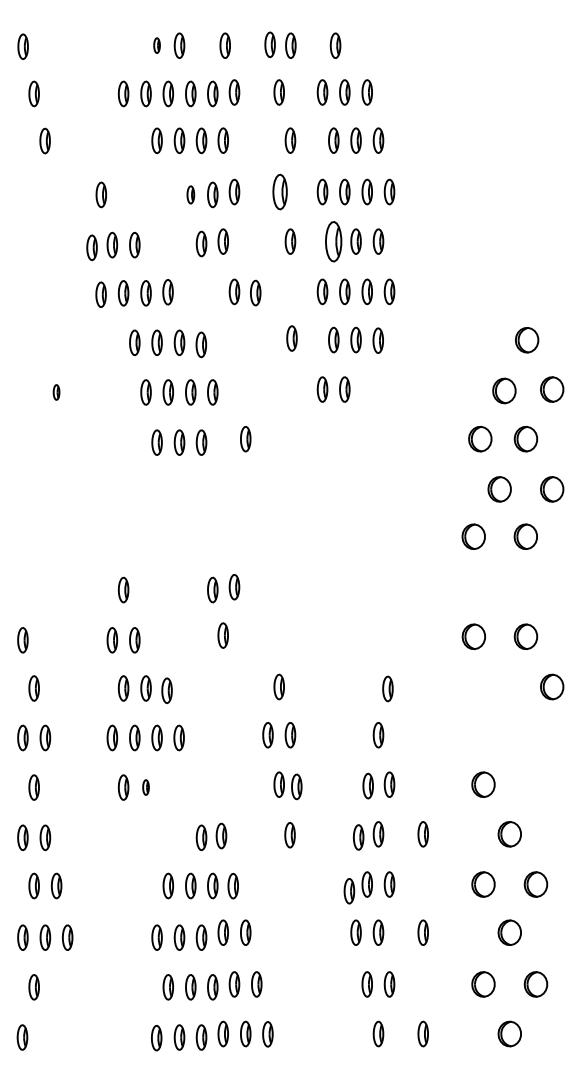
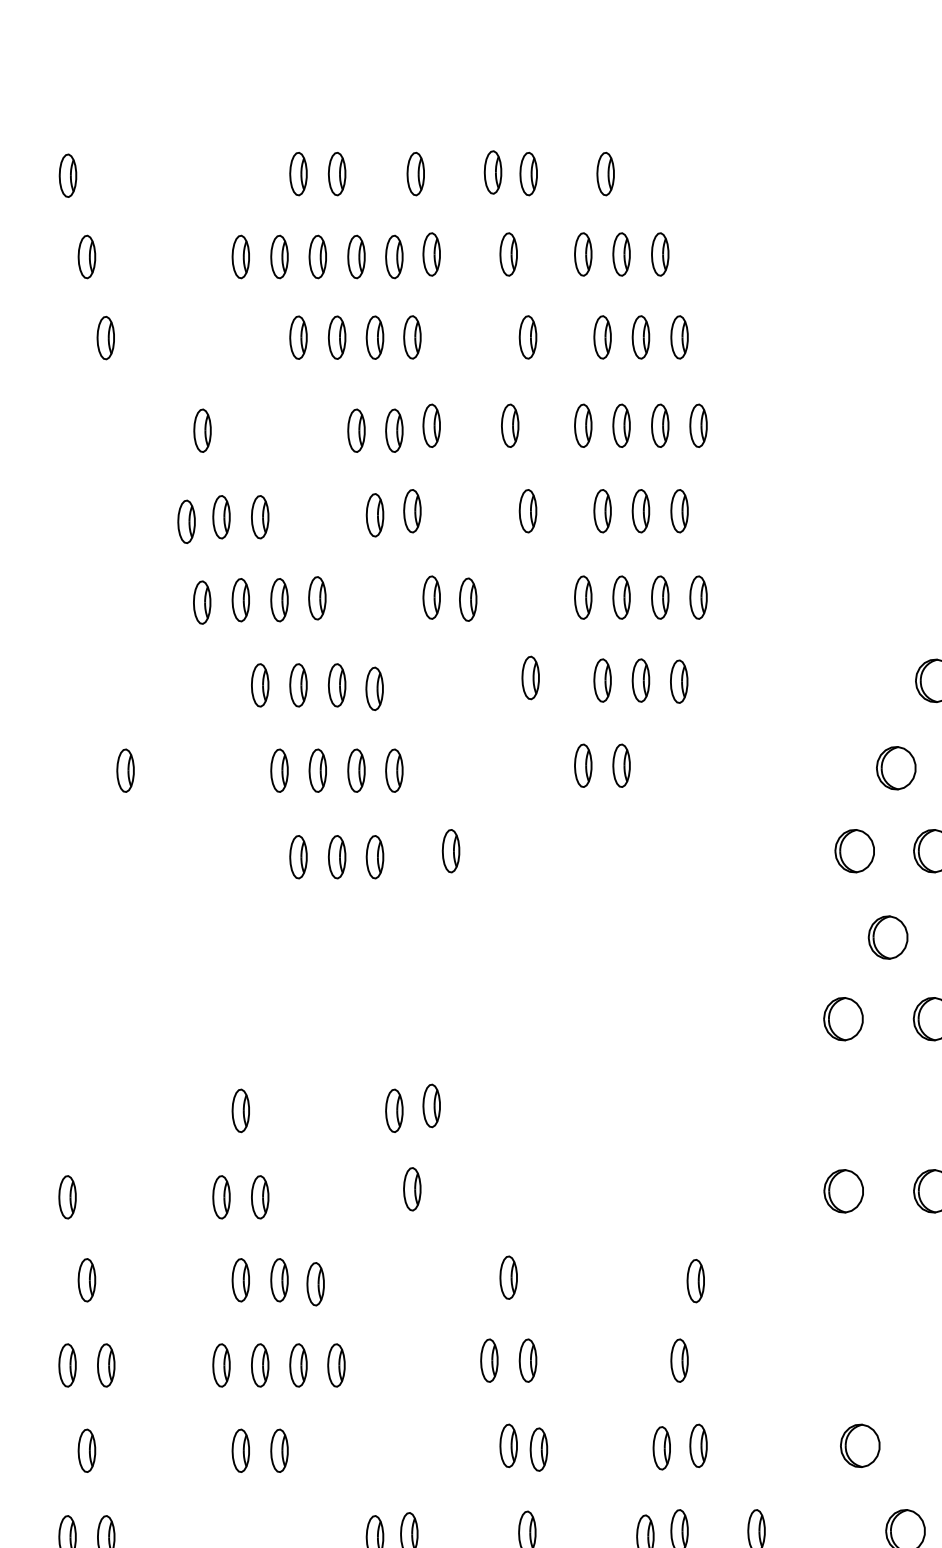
part: (156, 45) -> (297, 173), size x1.67
part: (279, 191) -> (509, 424), size x0.71
part: (190, 194) -> (356, 430), size x1.43
part: (333, 241) -> (602, 510), size x0.62
part: (56, 392) -> (125, 770), size x1.67
part: (145, 787) -> (278, 1450), size x1.67

